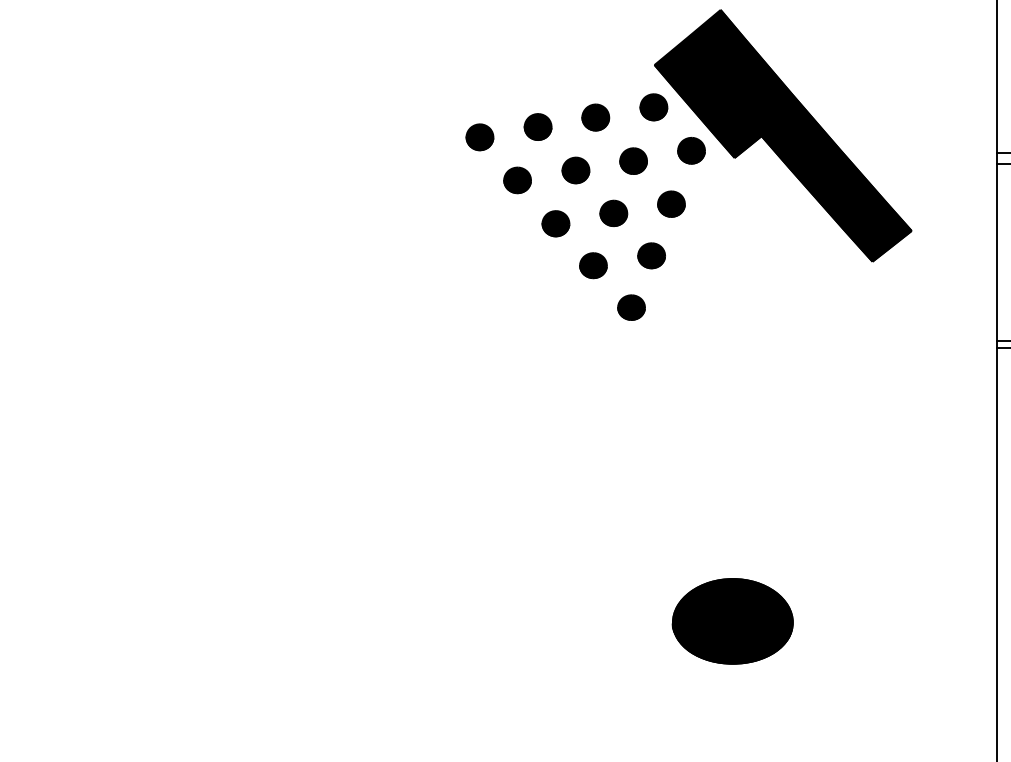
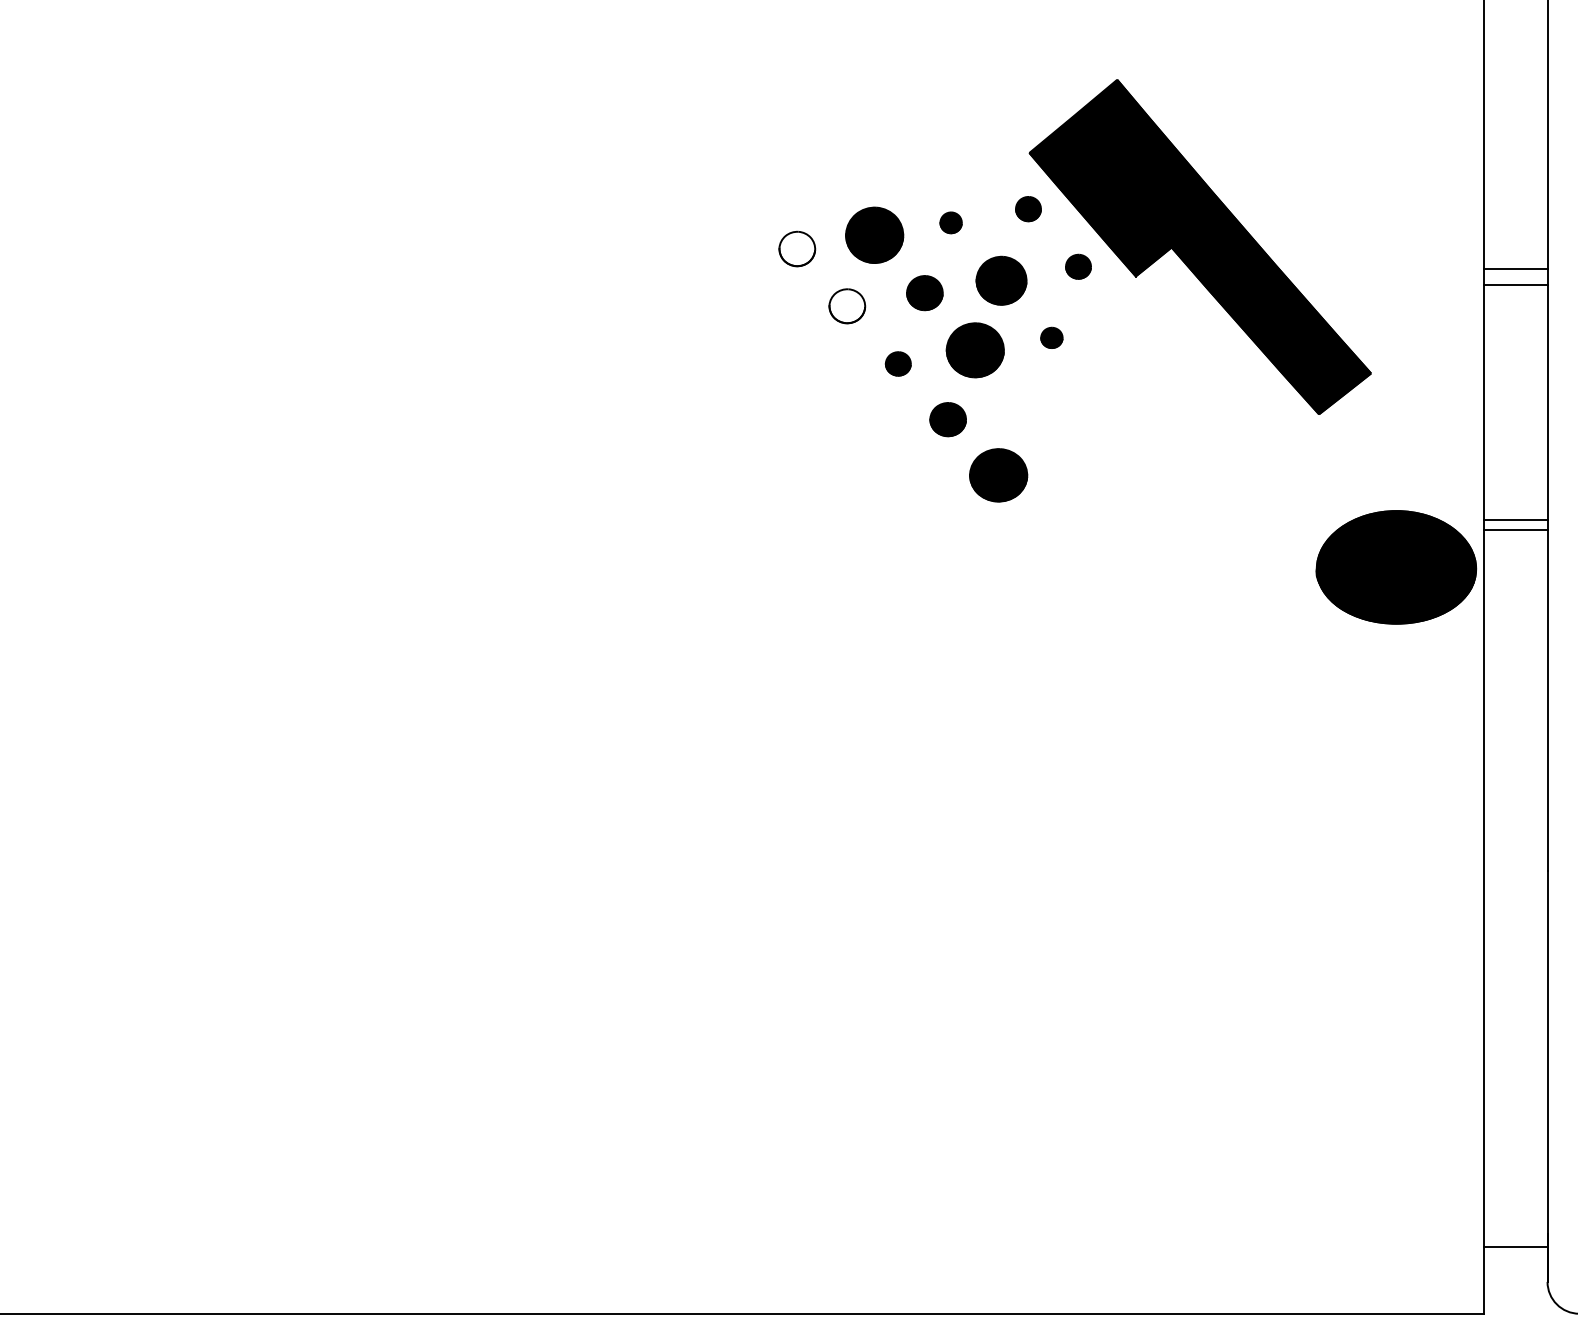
part: (653, 106) -> (1028, 208), size x0.7
part: (595, 117) -> (950, 222), size x0.6
part: (538, 127) -> (874, 235), size x1.6
fill: (480, 136) -> (797, 248), removed
part: (691, 150) -> (1078, 266), size x0.7
part: (633, 160) -> (1001, 280), size x1.4
fill: (517, 180) -> (847, 306), removed
part: (671, 203) -> (1051, 337), size x0.6
part: (613, 212) -> (974, 349), size x1.6
part: (556, 223) -> (898, 363), size x0.7
part: (651, 255) -> (1025, 406), removed
part: (631, 307) -> (998, 475), size x1.6
part: (732, 621) -> (1396, 567), moved

